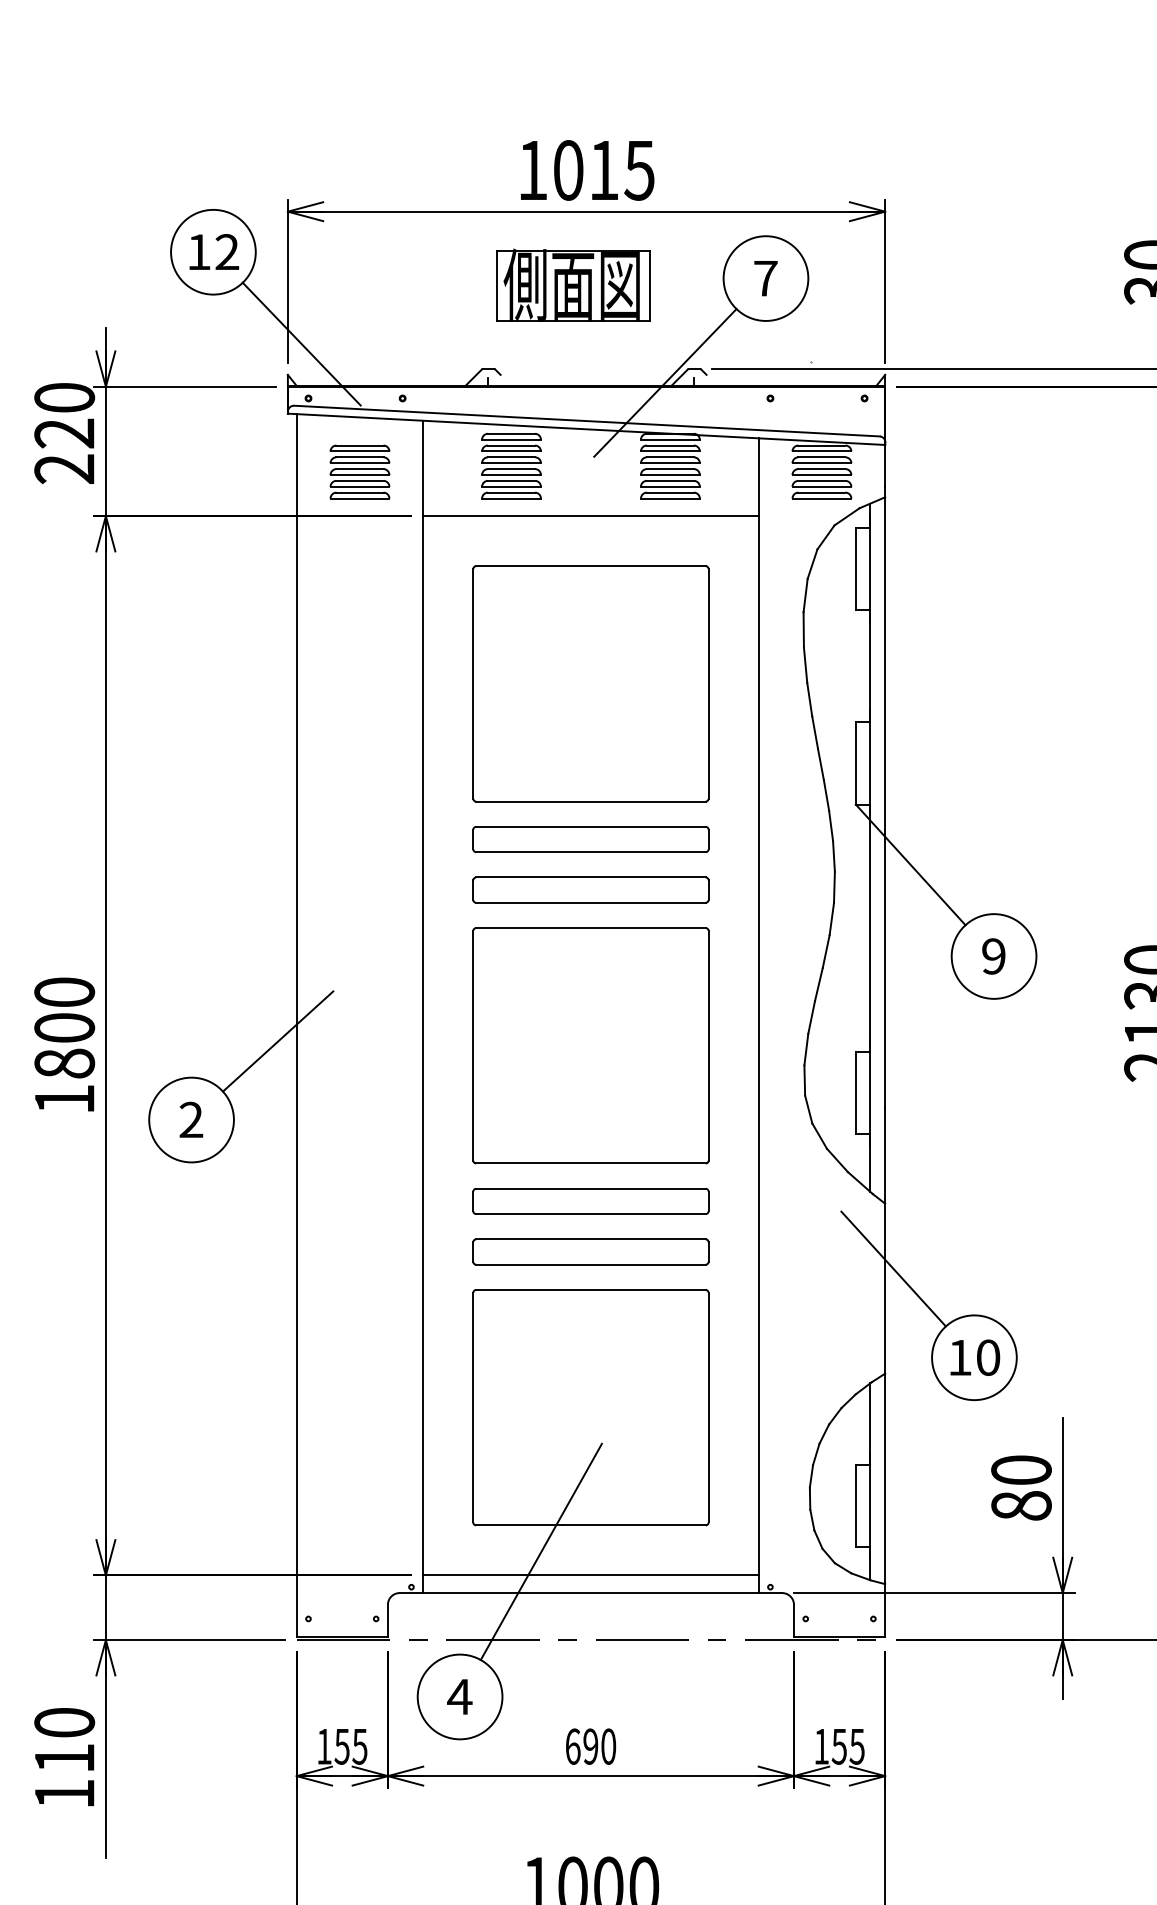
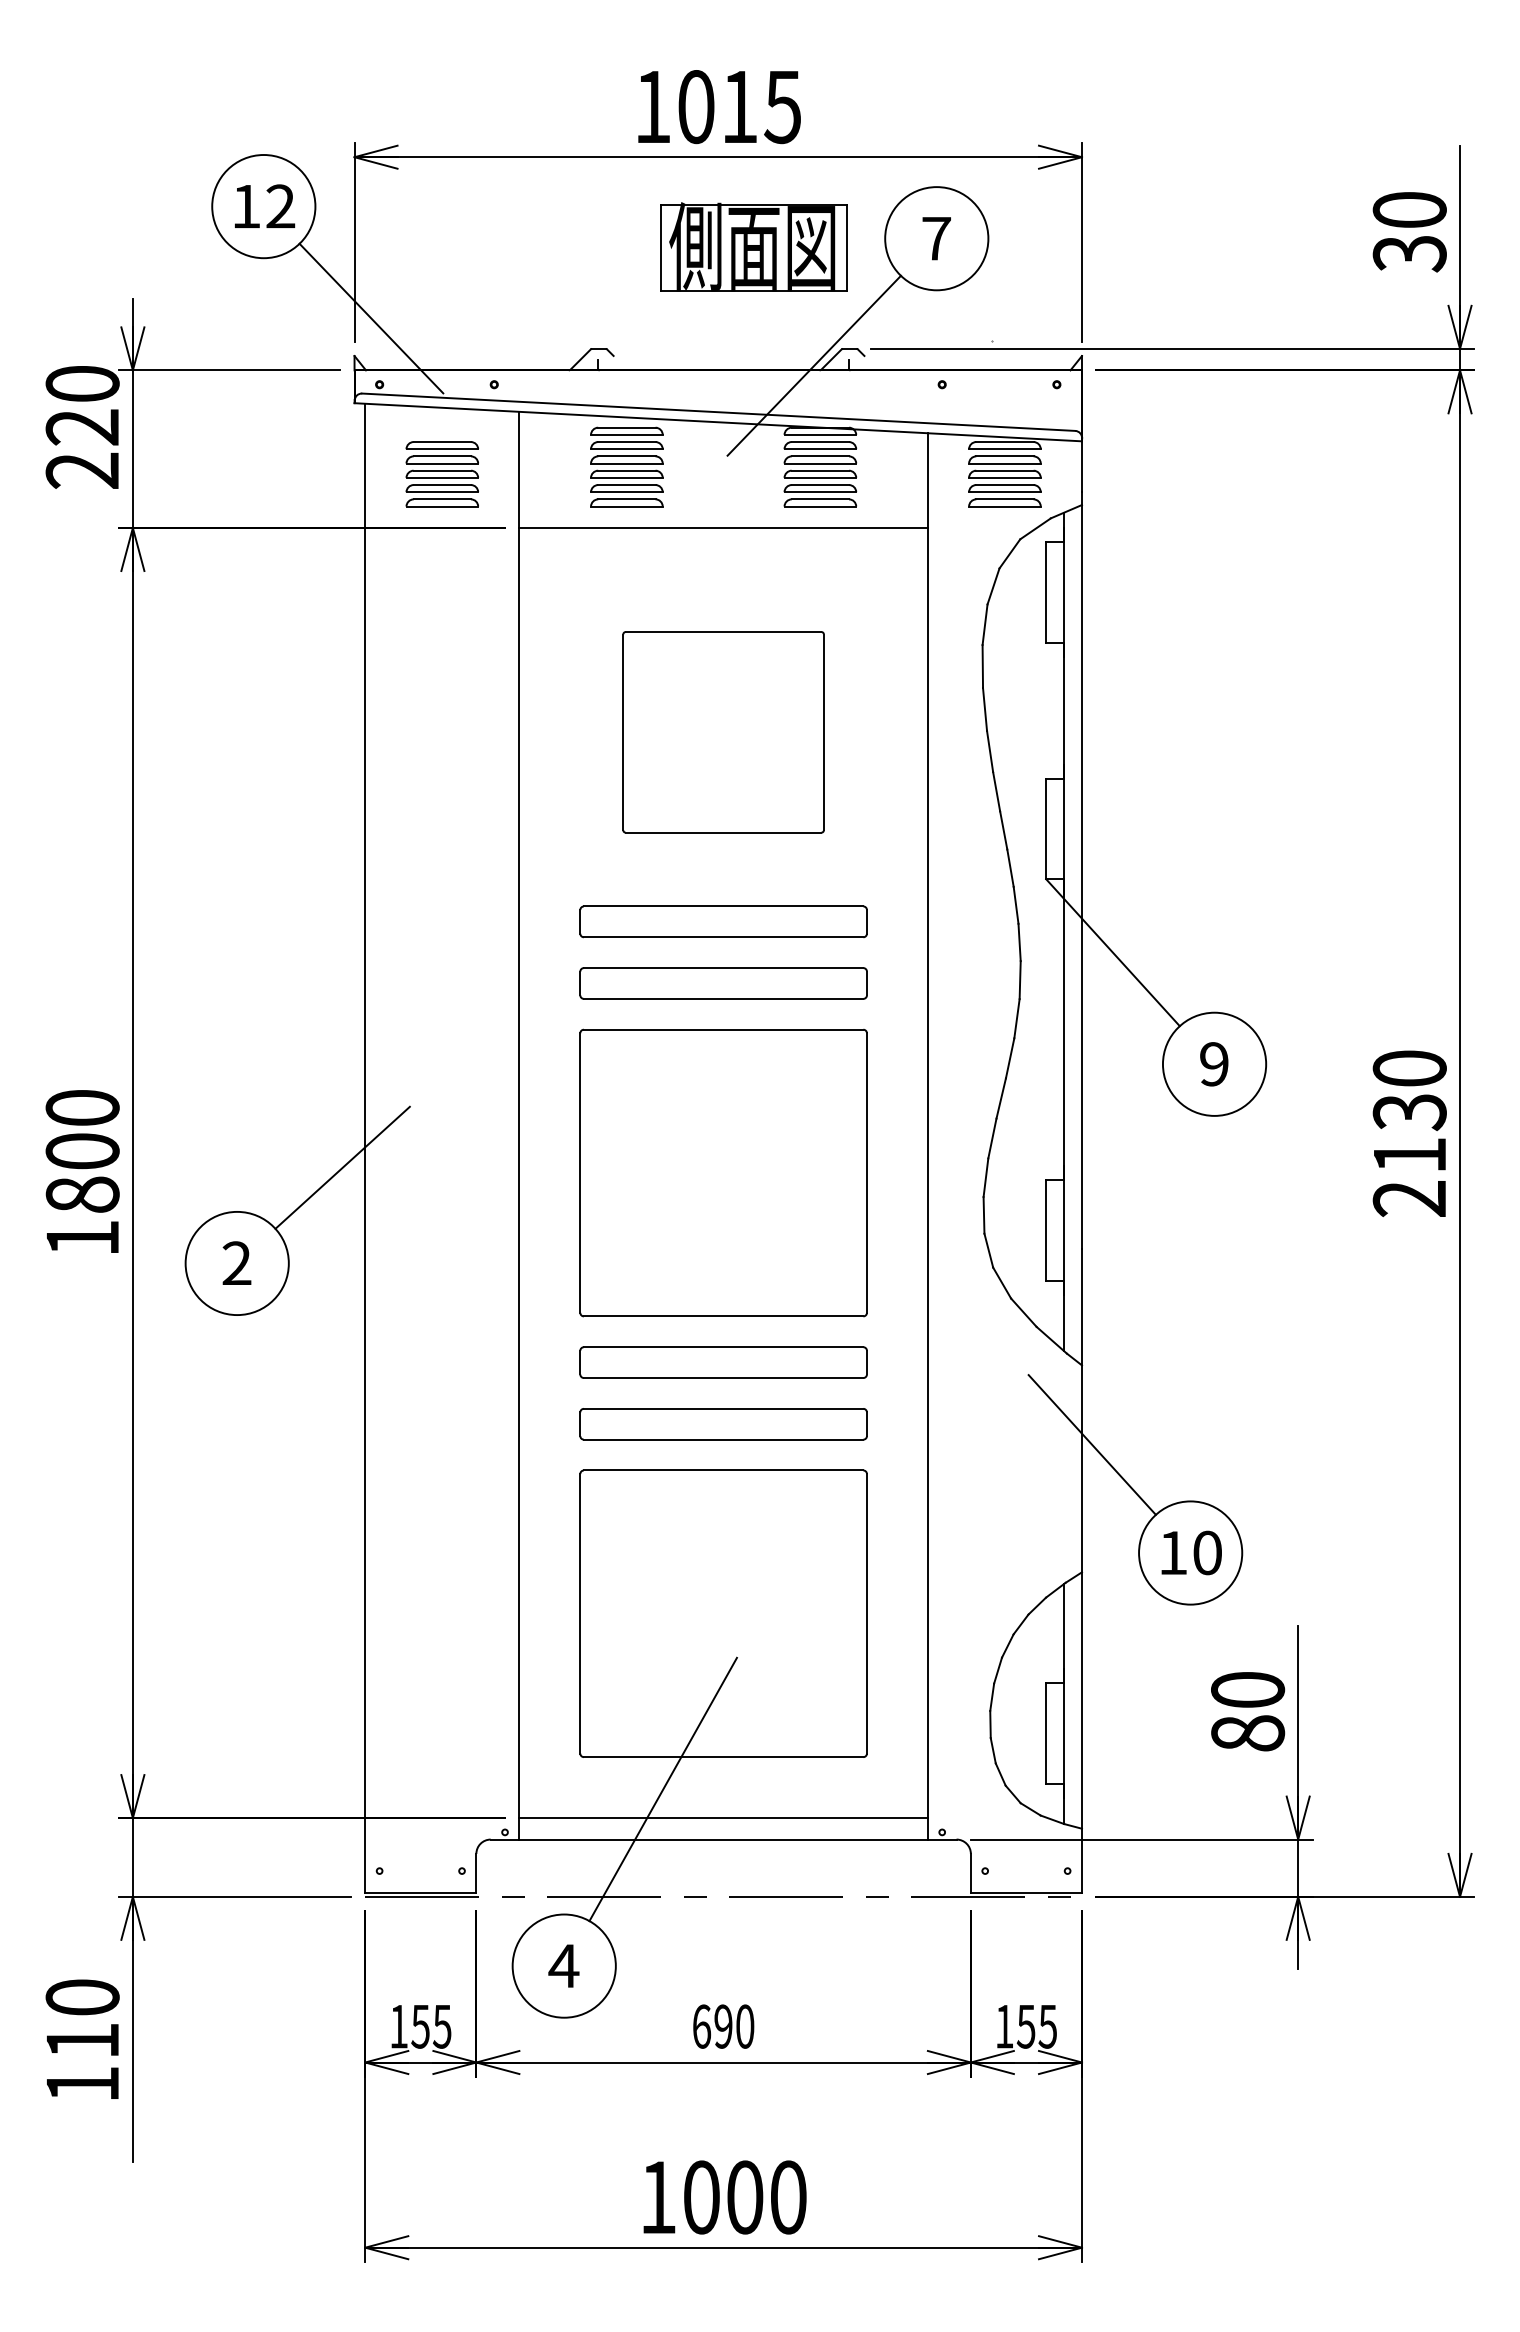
part: (572, 284) -> (753, 246), moved
part: (590, 684) -> (723, 732), size x0.7

